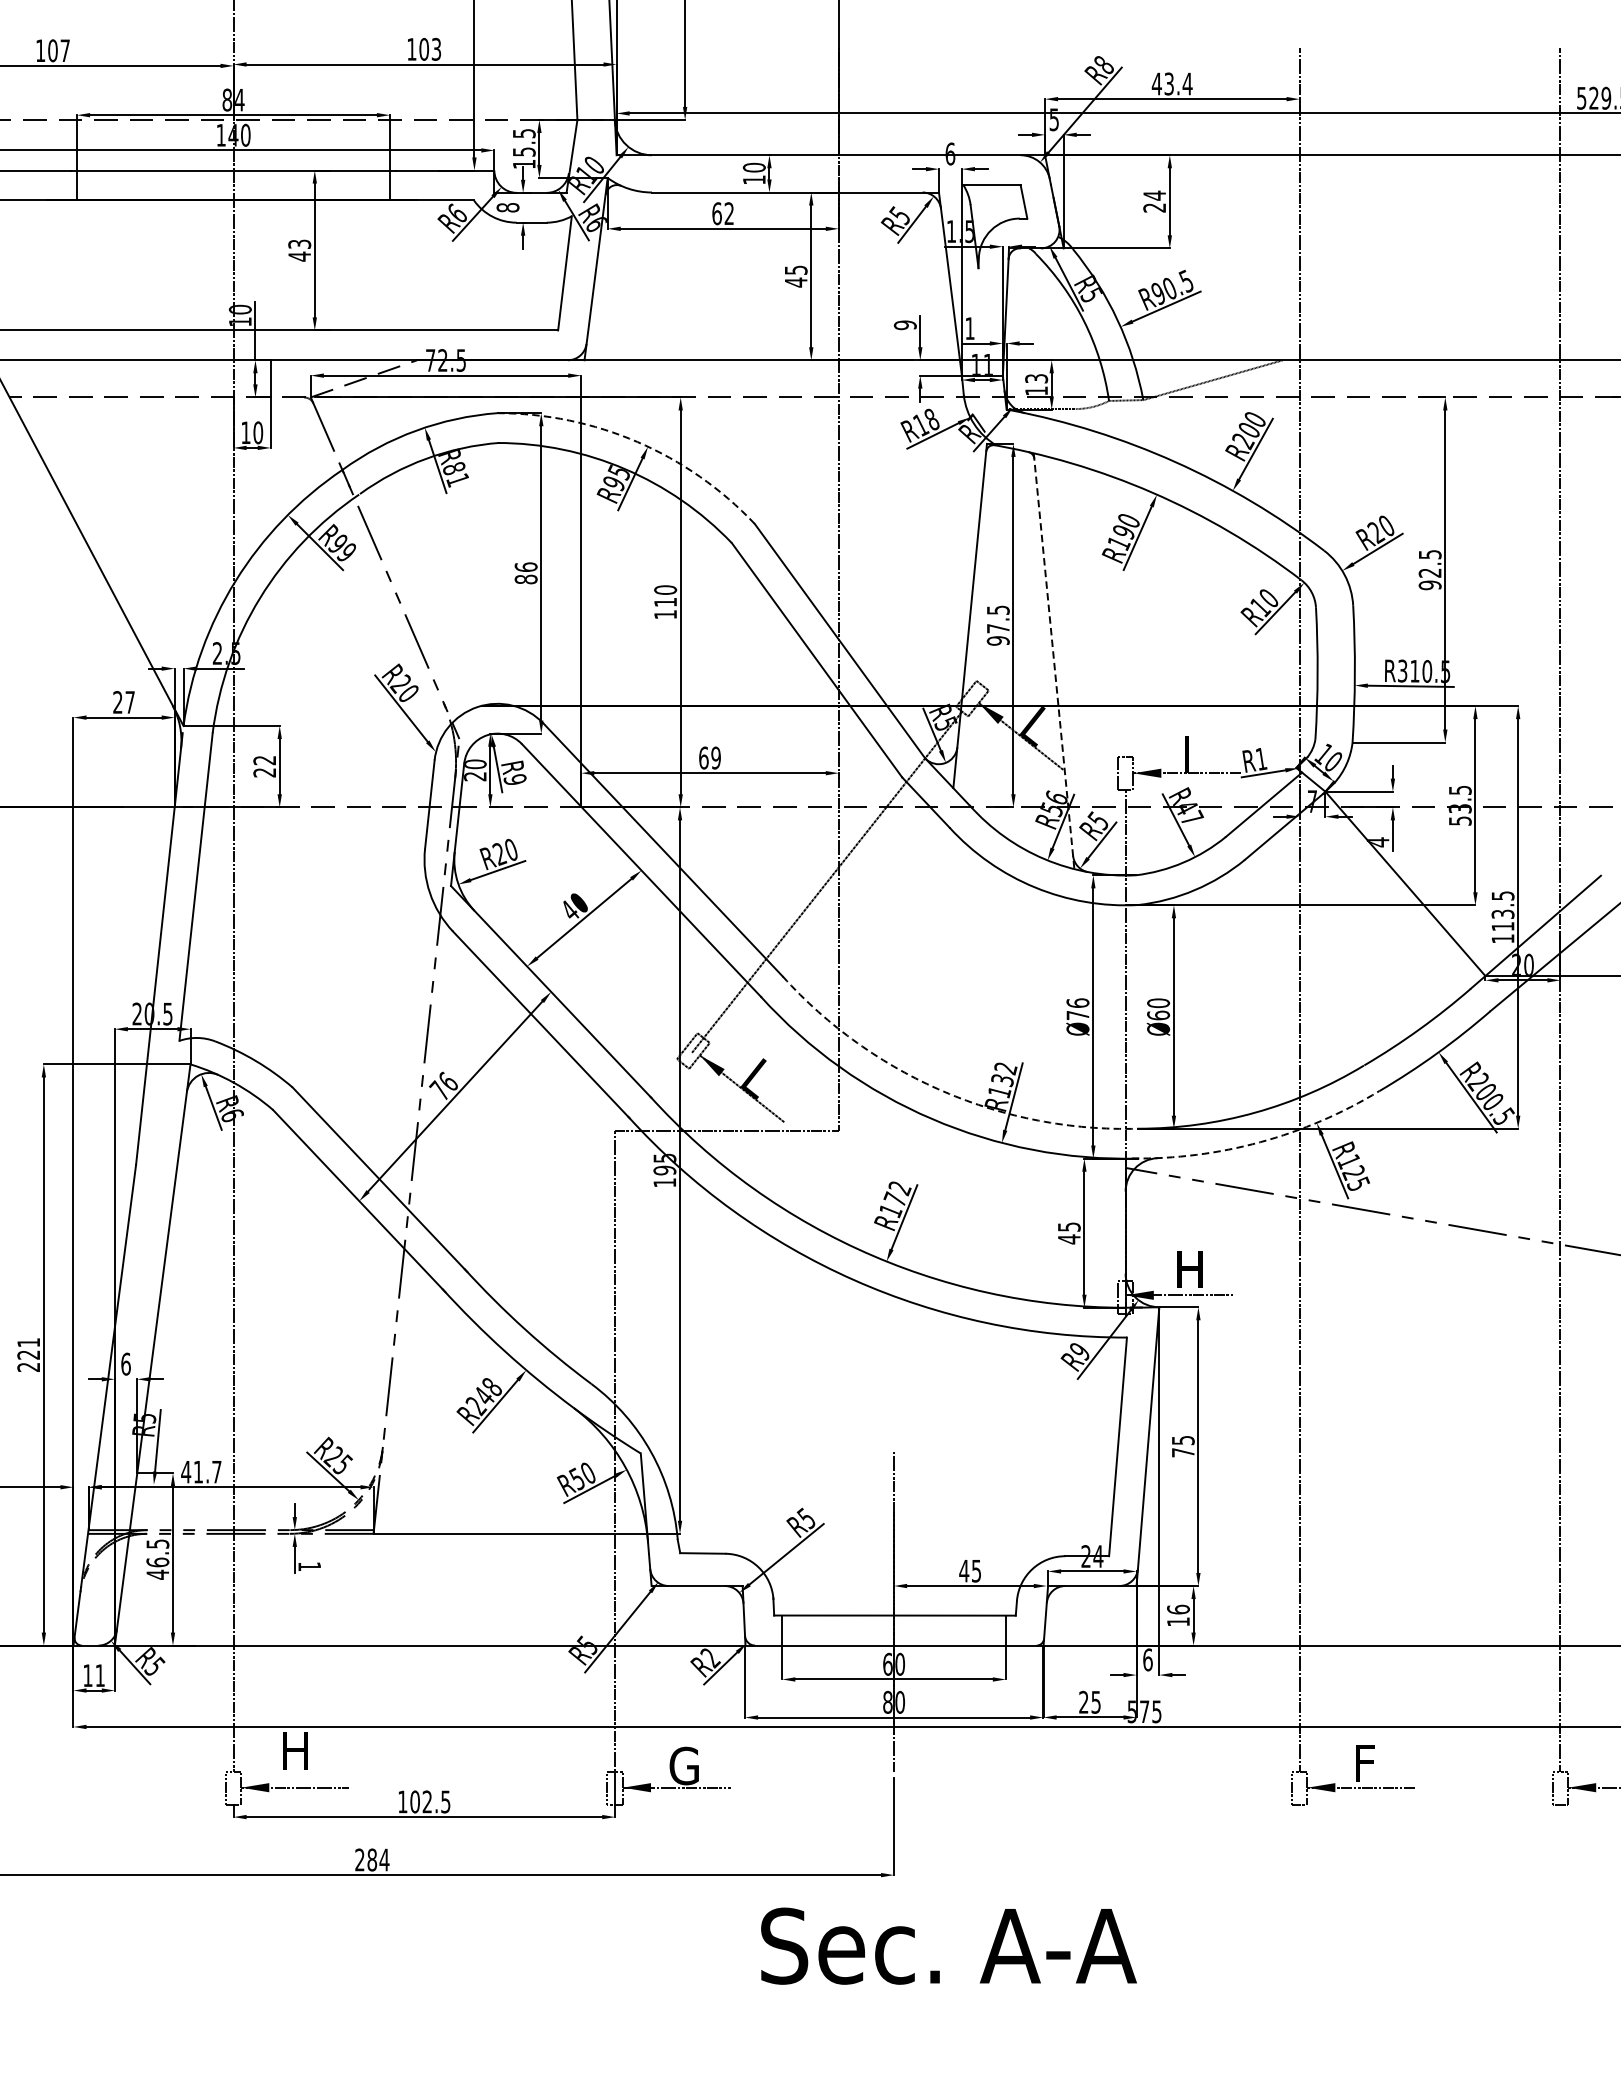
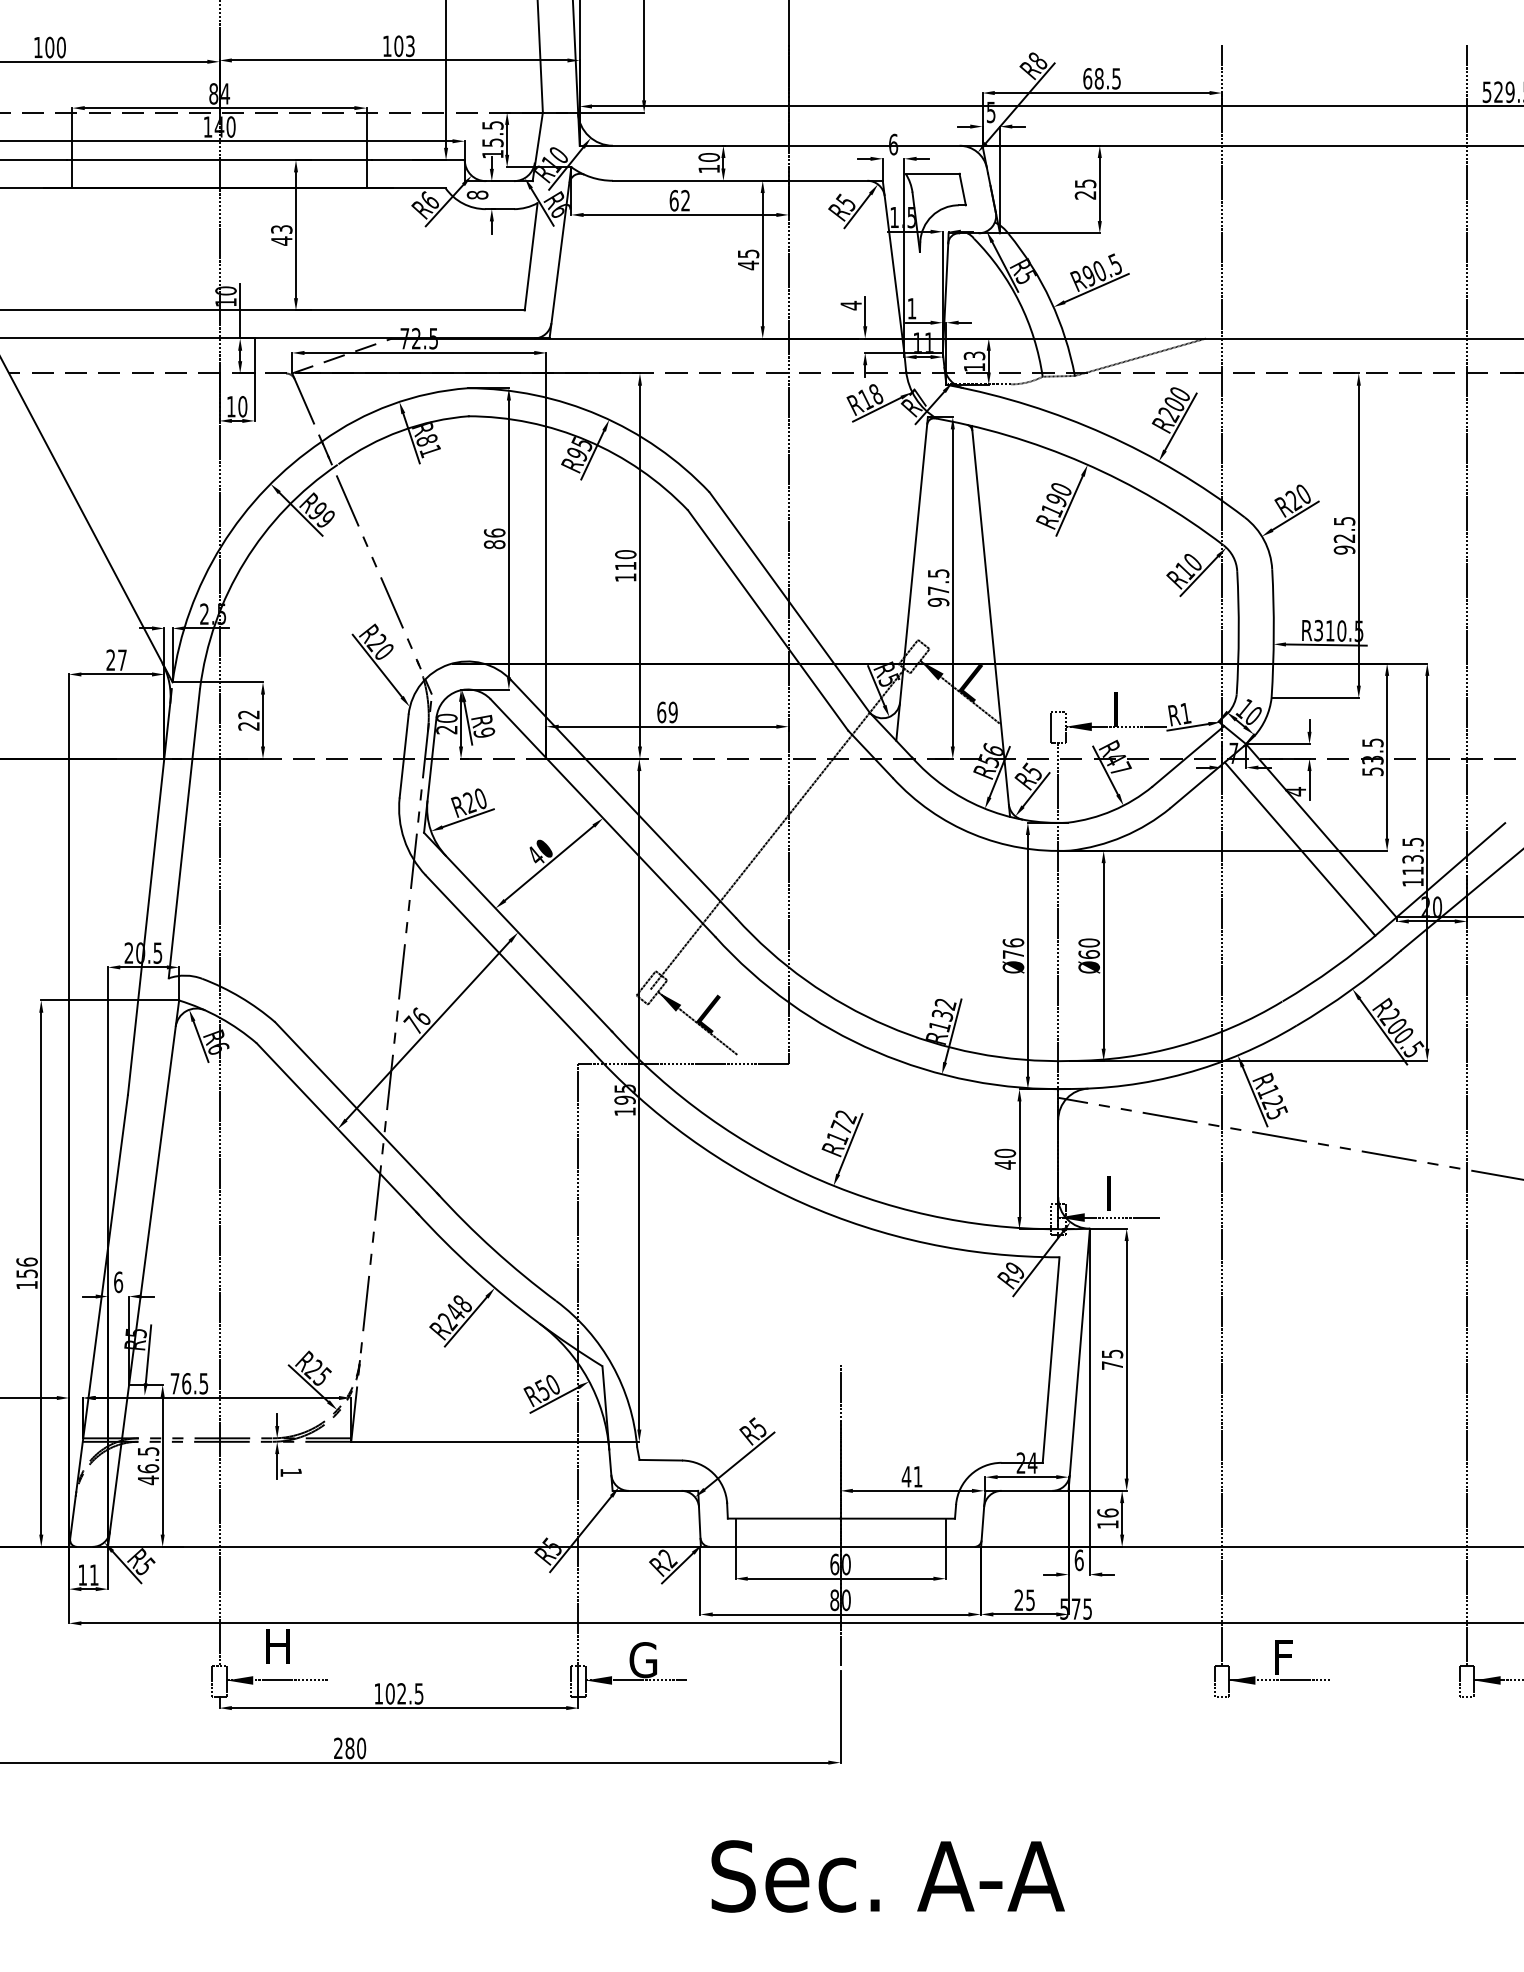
text: (64, 50) -> (60, 47), 107 -> 100
text: (1171, 83) -> (1101, 78), 43.4 -> 68.5
text: (1154, 195) -> (1085, 183), 24 -> 25
text: (904, 325) -> (850, 305), 9 -> 4
arc: (637, 442) -> (599, 415), dashed -> solid
line: (1054, 661) -> (991, 621), dashed -> solid
line: (1382, 902) -> (1299, 848), added
arc: (943, 1092) -> (887, 1026), dashed -> solid
arc: (1259, 1142) -> (1184, 1073), dashed -> solid
text: (1069, 1226) -> (1005, 1152), 45 -> 40
text: (1191, 1269) -> (1120, 1193), H -> I
text: (28, 1354) -> (26, 1273), 221 -> 156
text: (201, 1471) -> (189, 1383), 41.7 -> 76.5
text: (975, 1570) -> (917, 1476), 45 -> 41
text: (384, 1860) -> (361, 1748), 284 -> 280
text: (948, 1946) -> (887, 1876), moved

